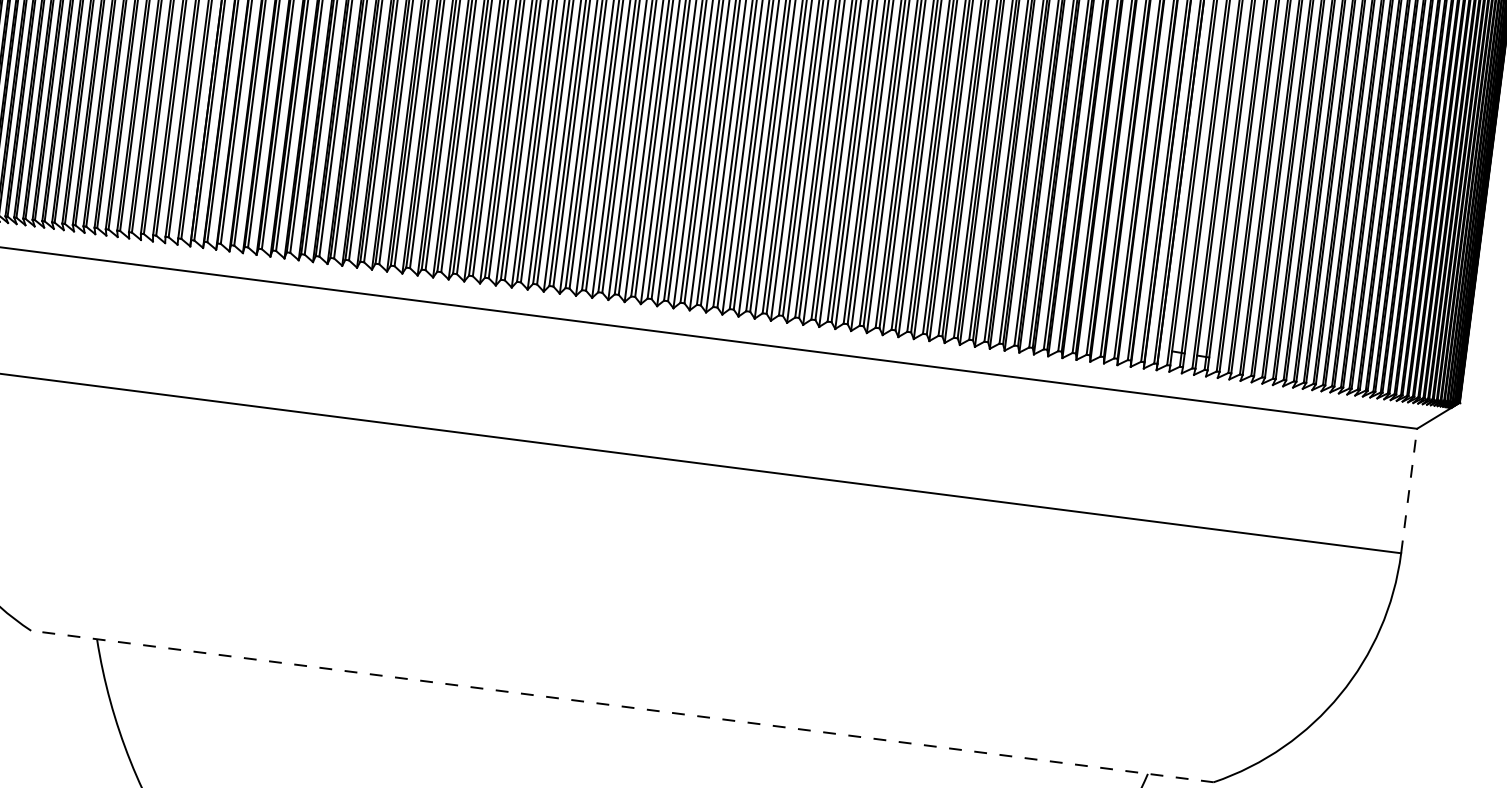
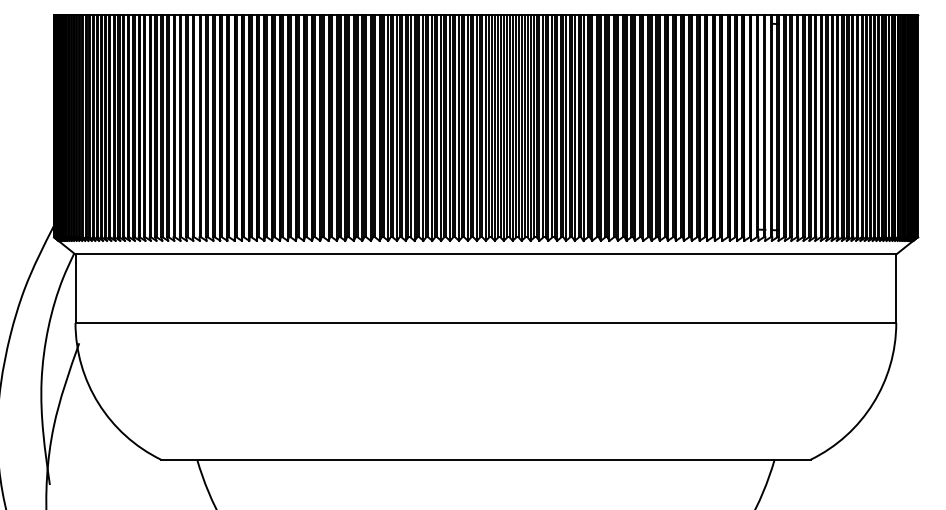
line: (1409, 490) -> (896, 288), dashed -> solid
line: (621, 706) -> (485, 459), dashed -> solid

